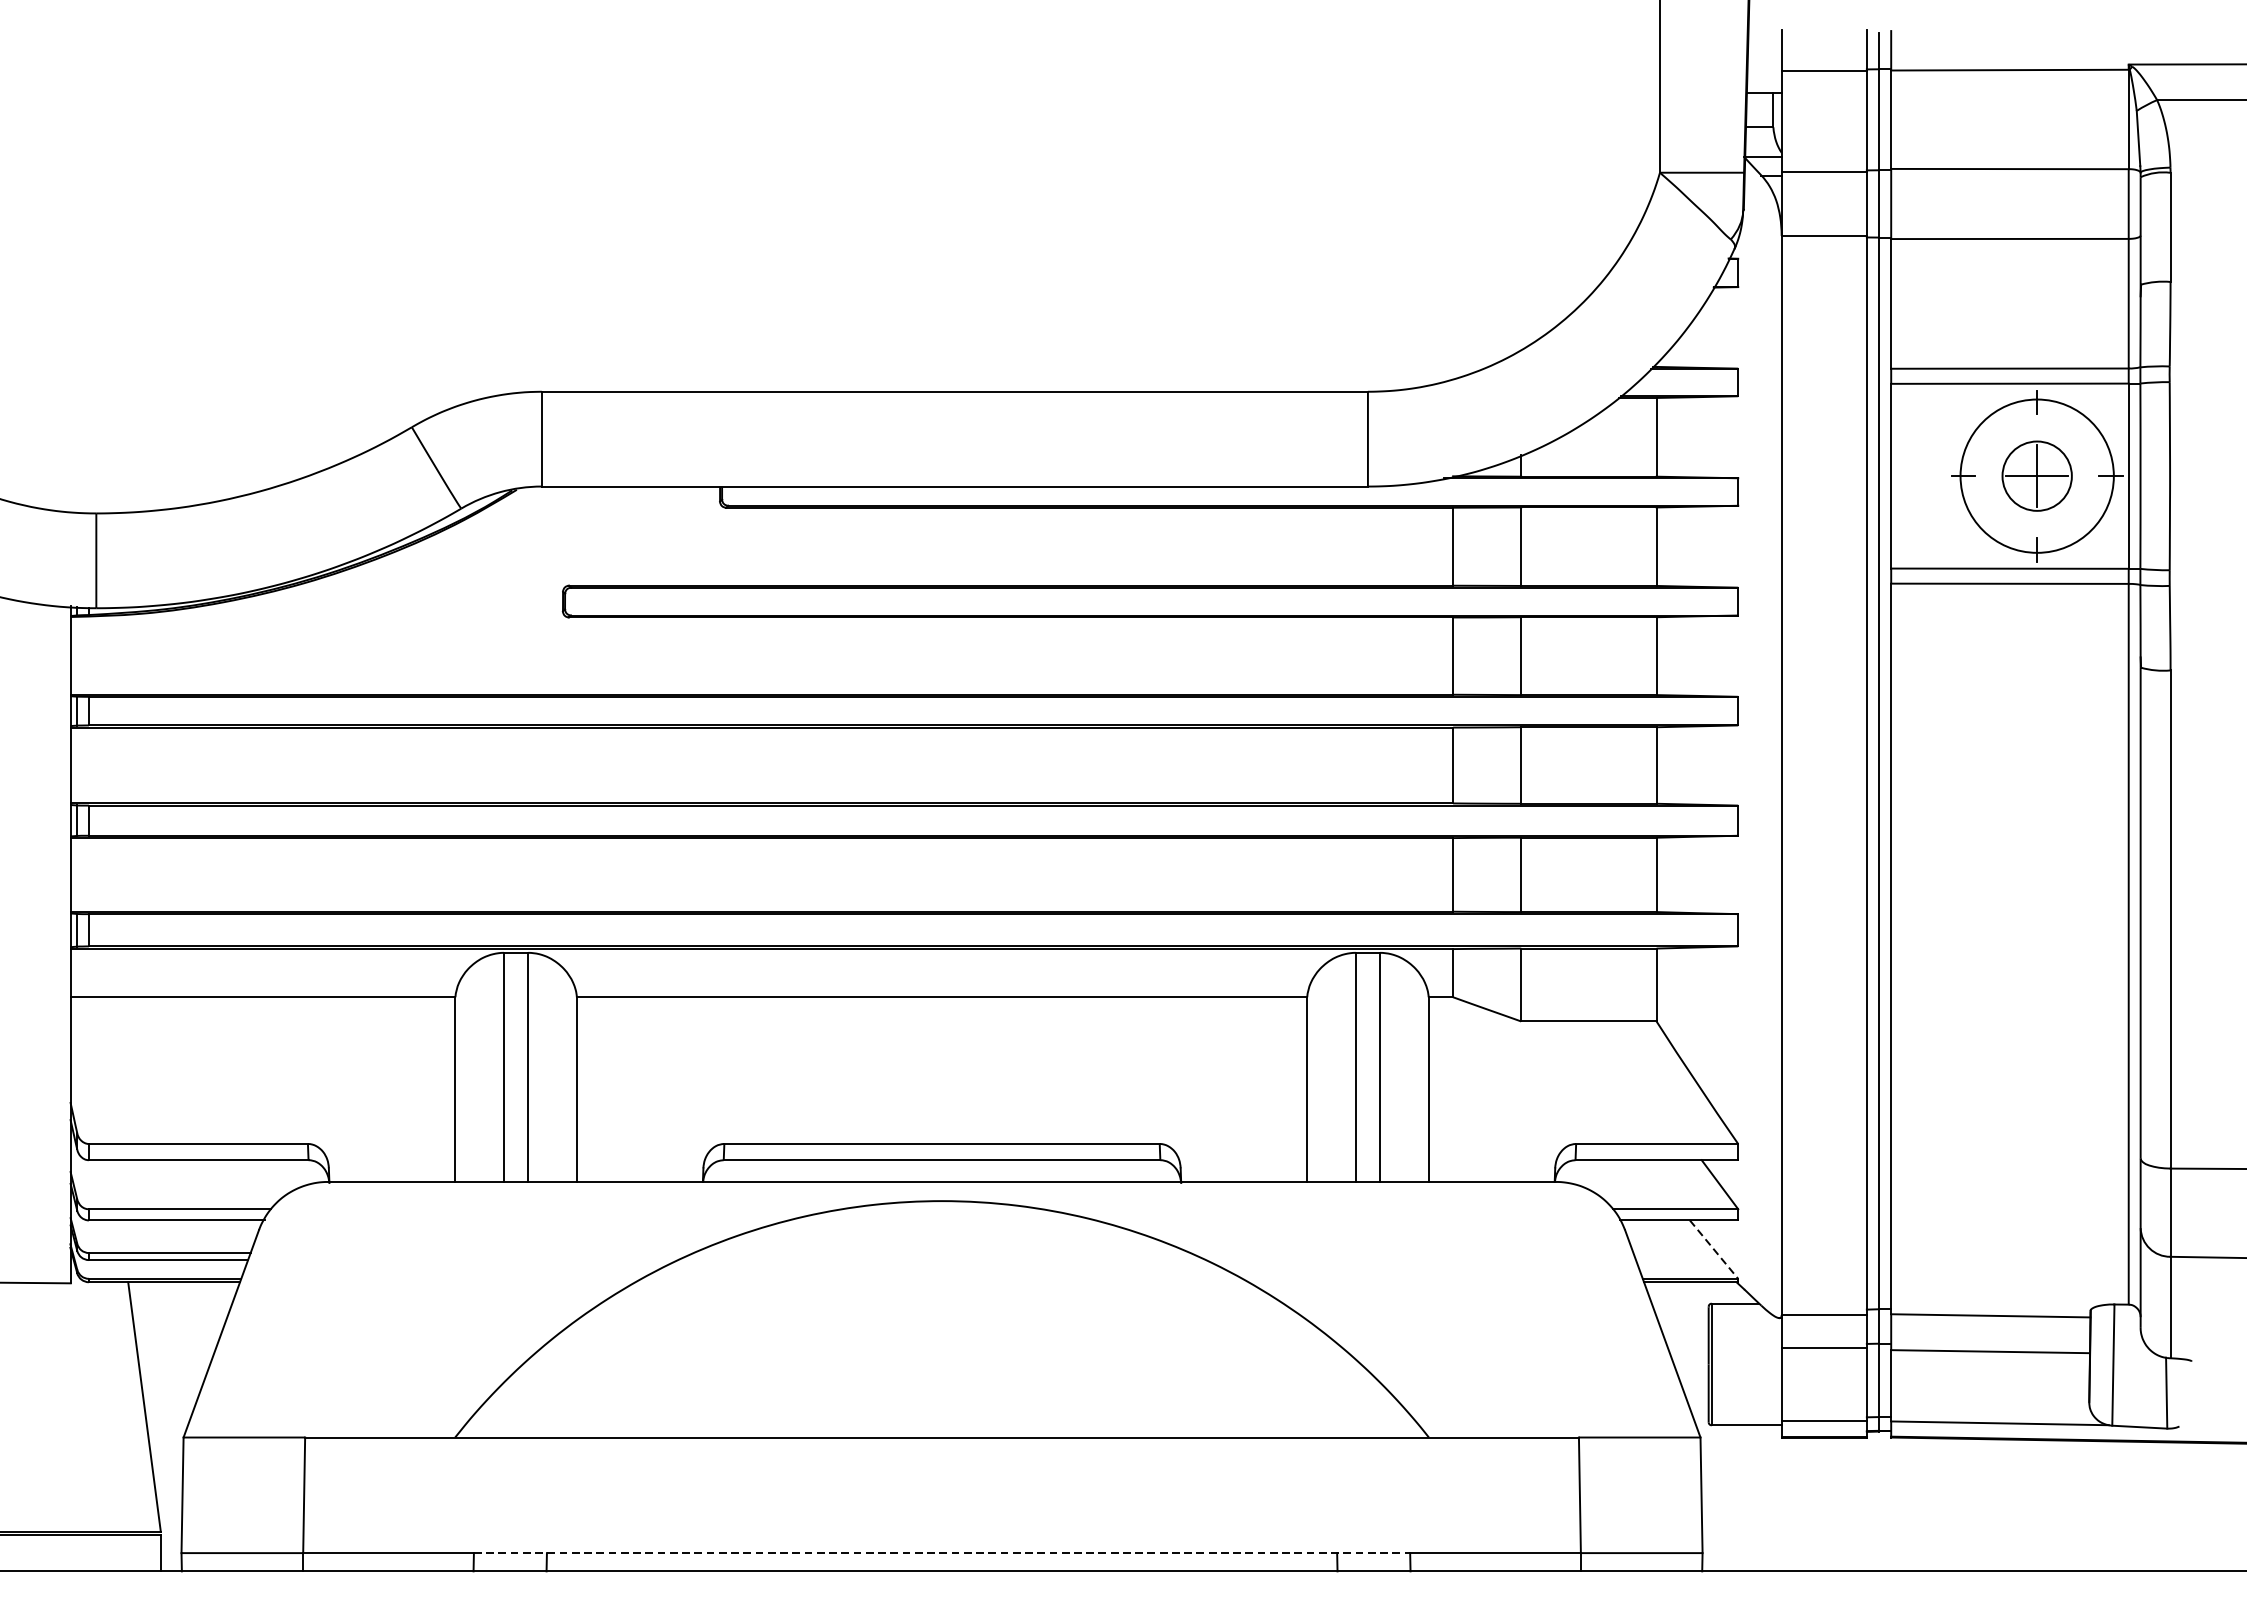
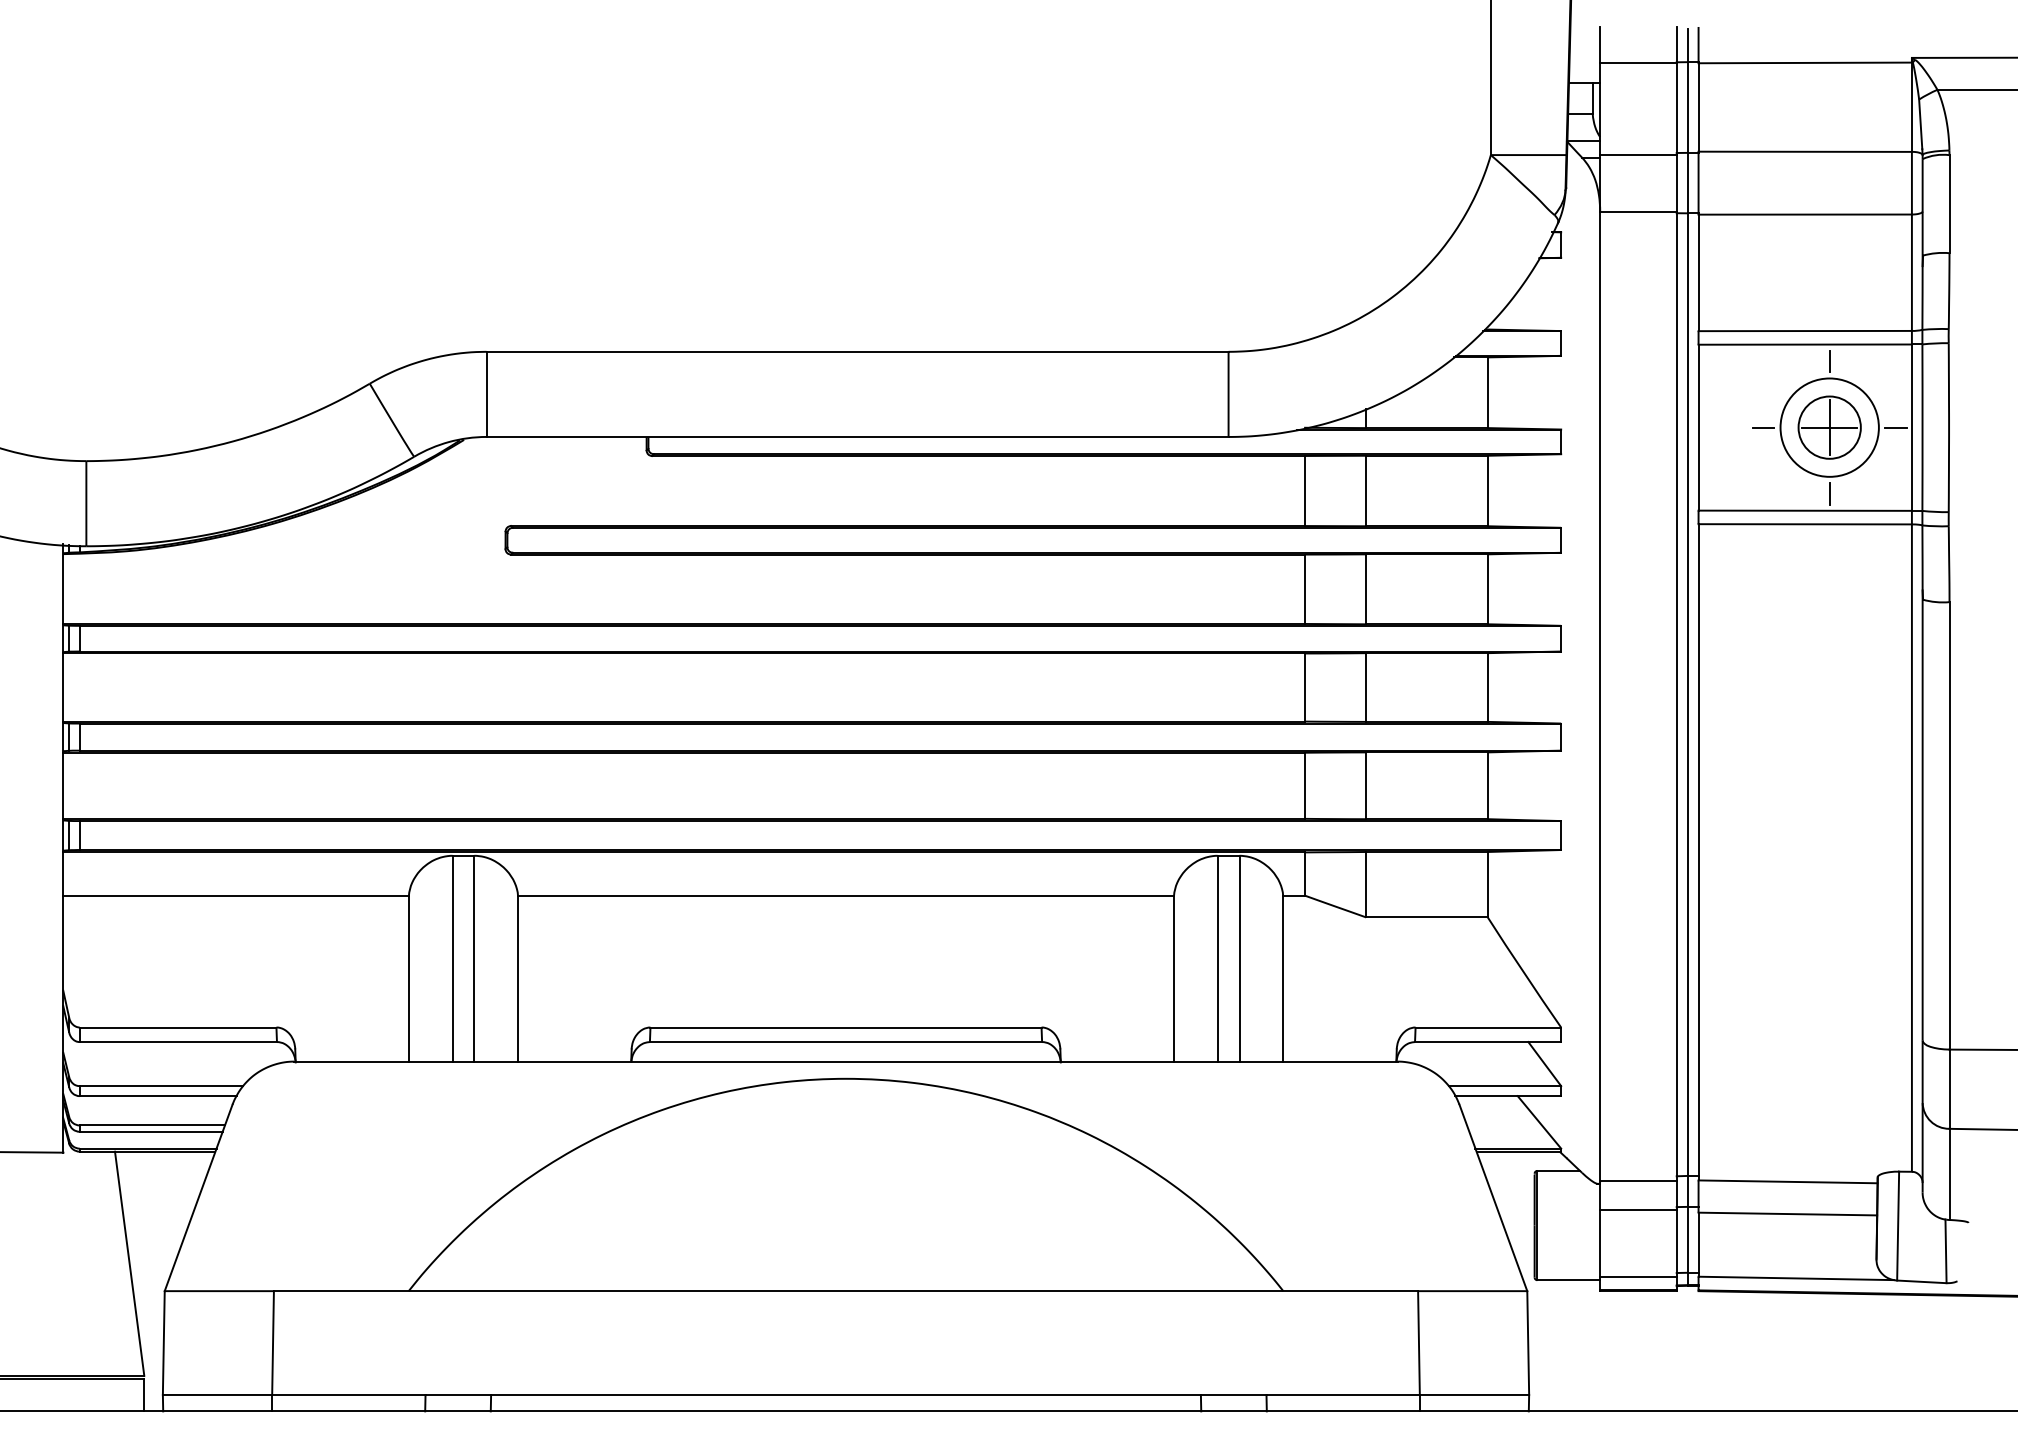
circle: (2036, 476) -> (1829, 427), size x0.71
line: (1714, 1249) -> (1539, 1122), dashed -> solid
line: (942, 1552) -> (846, 1394), dashed -> solid

